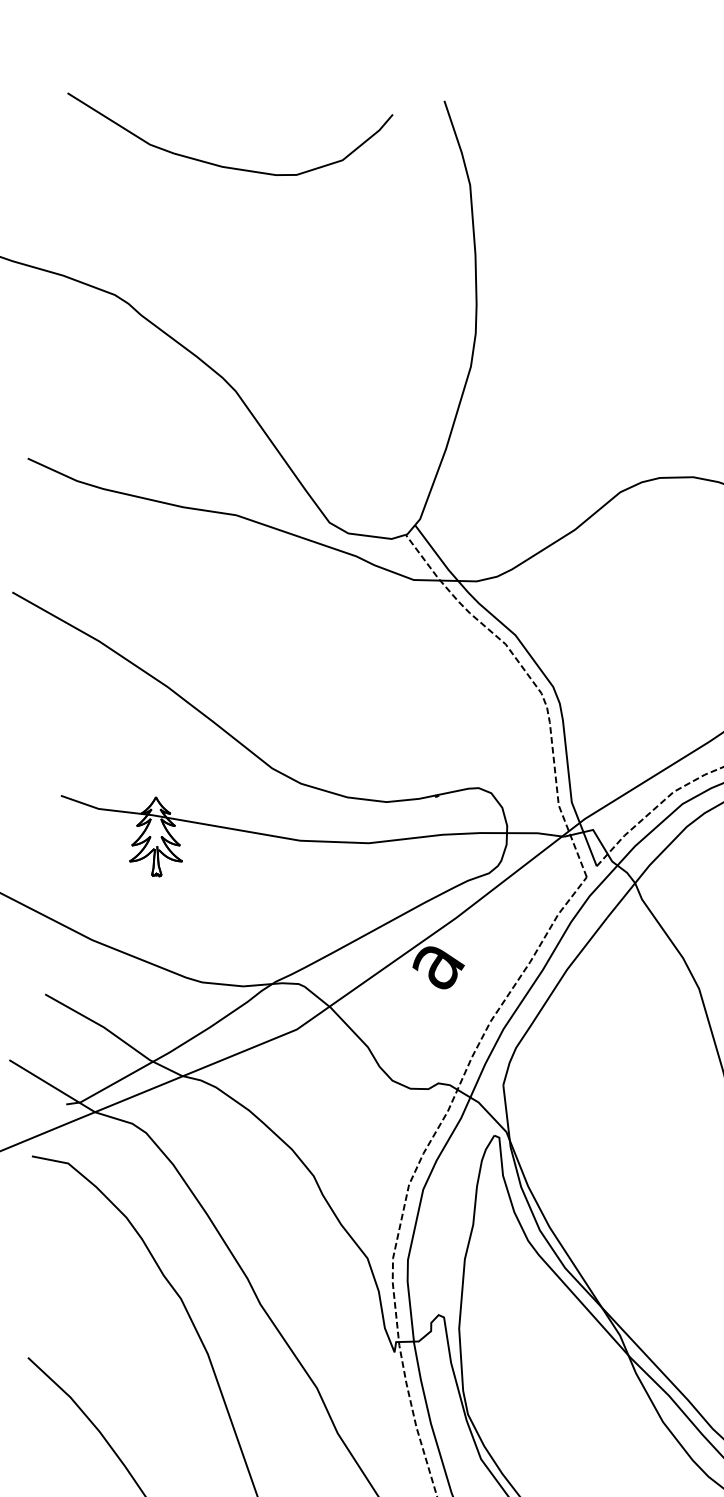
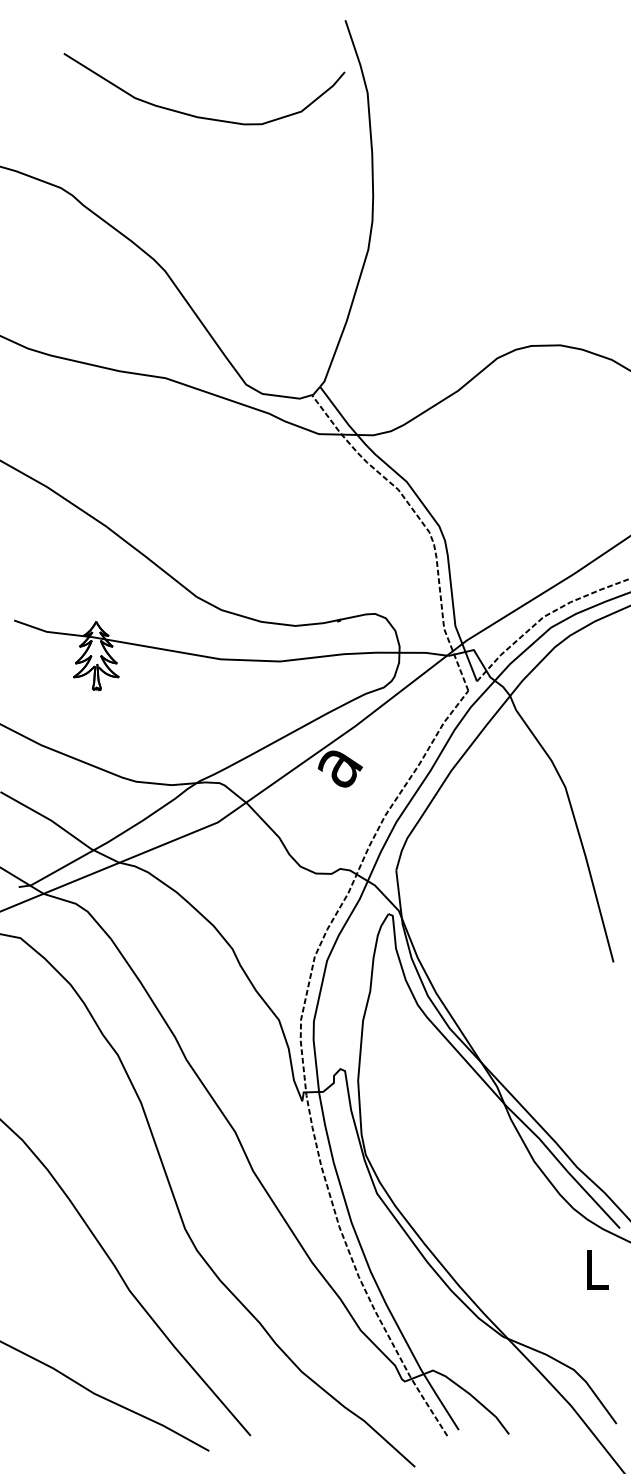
curve: (225, 165) -> (200, 116), moved

